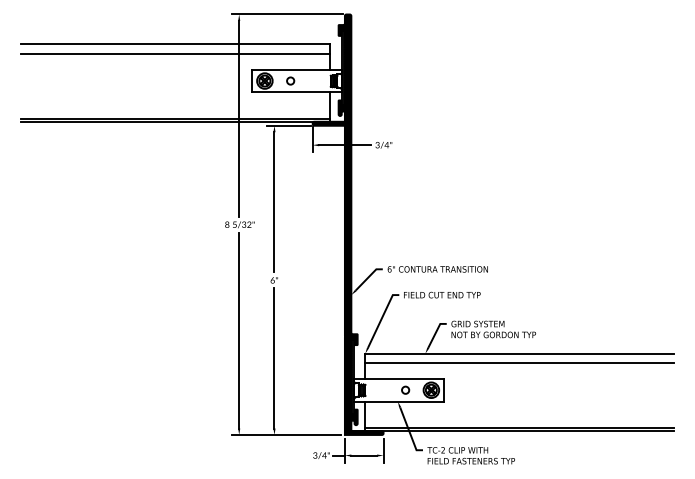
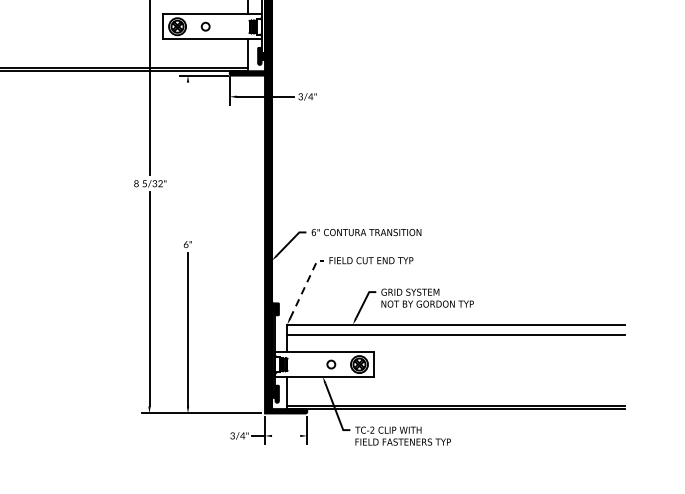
line: (274, 202) -> (188, 159), removed
line: (382, 317) -> (306, 285), solid -> dashed
line: (364, 455) -> (286, 435), removed

